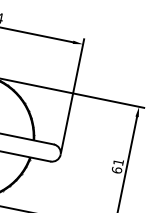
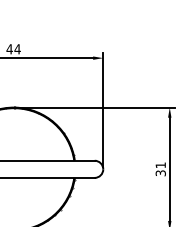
text: (116, 170) -> (160, 173), 61 -> 31

